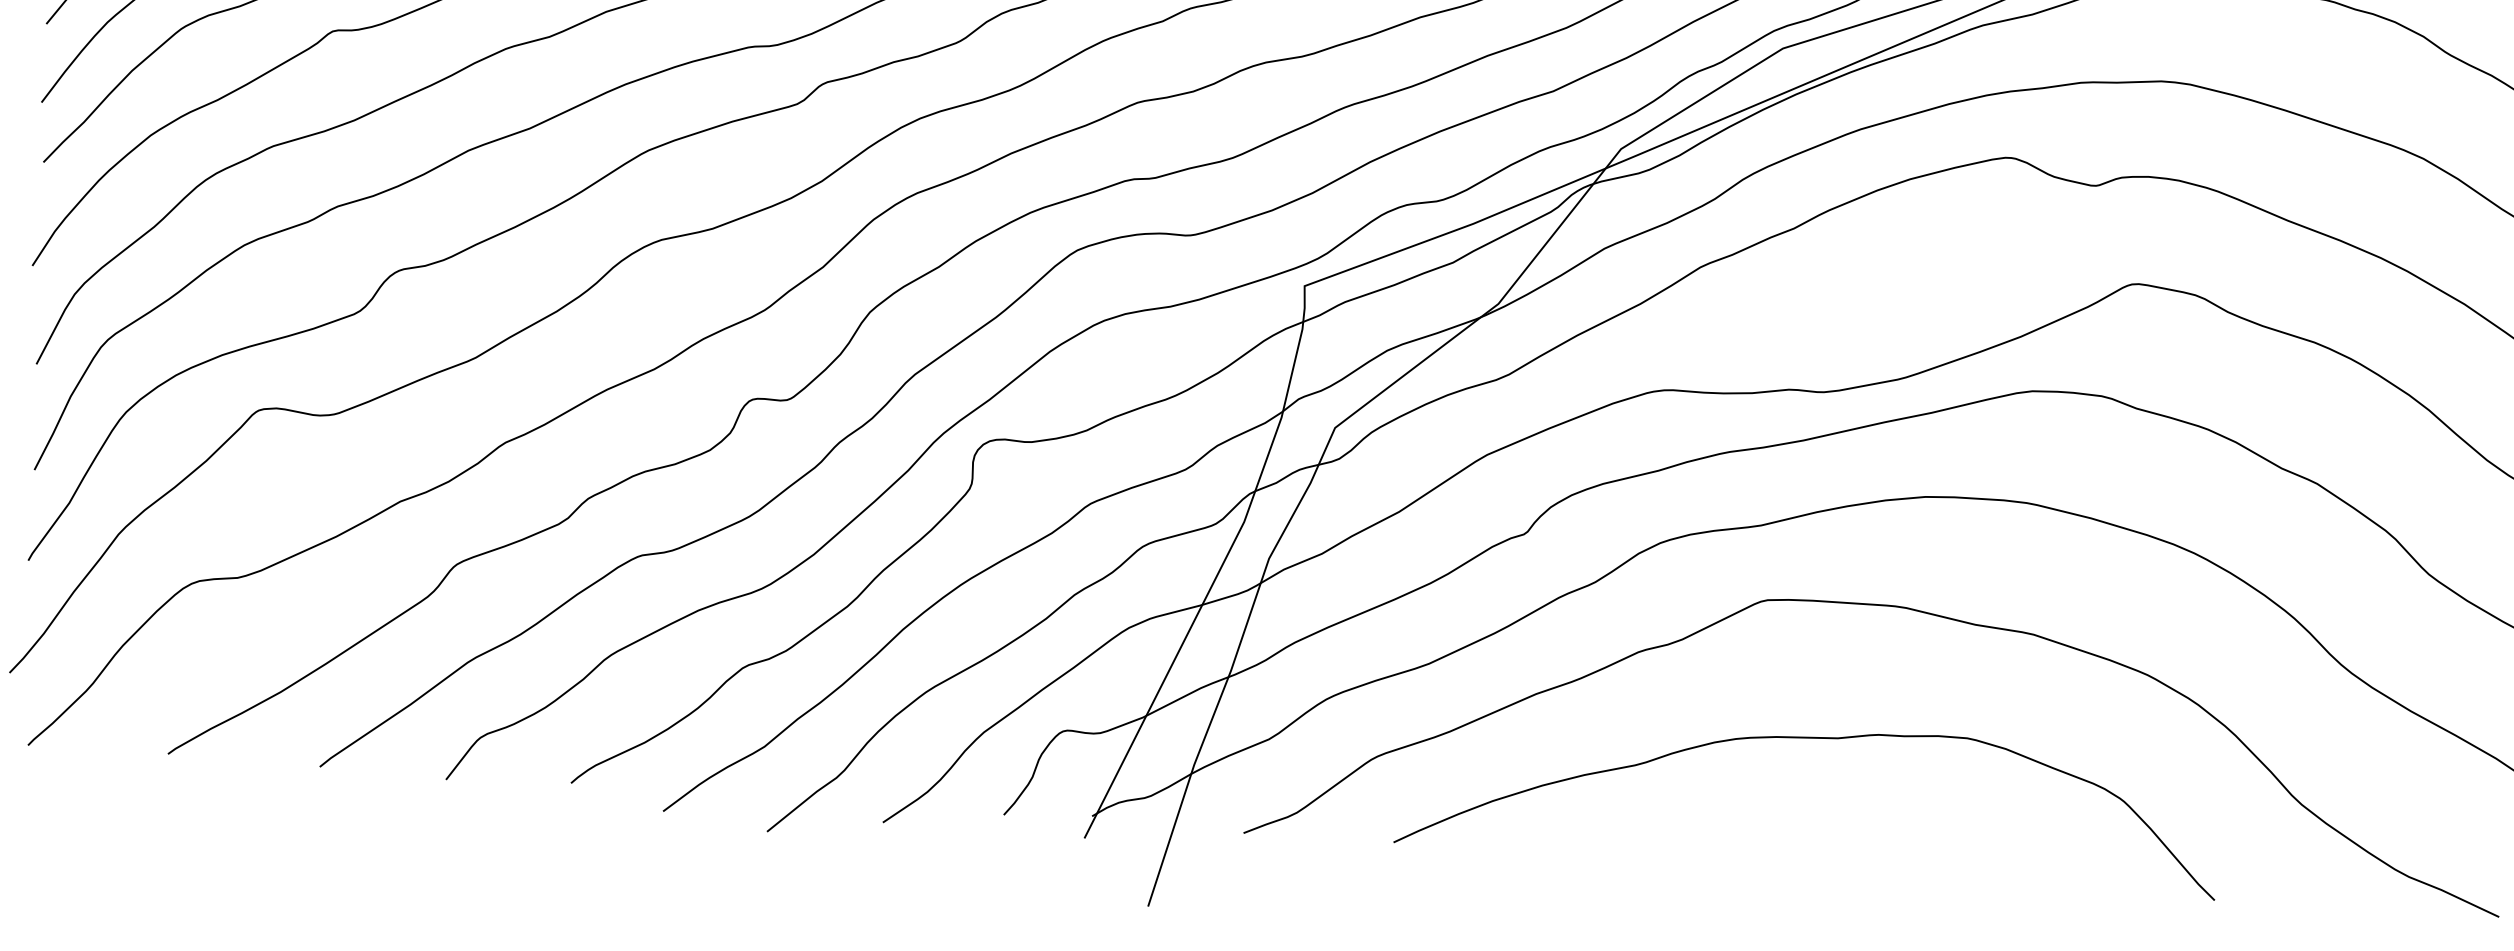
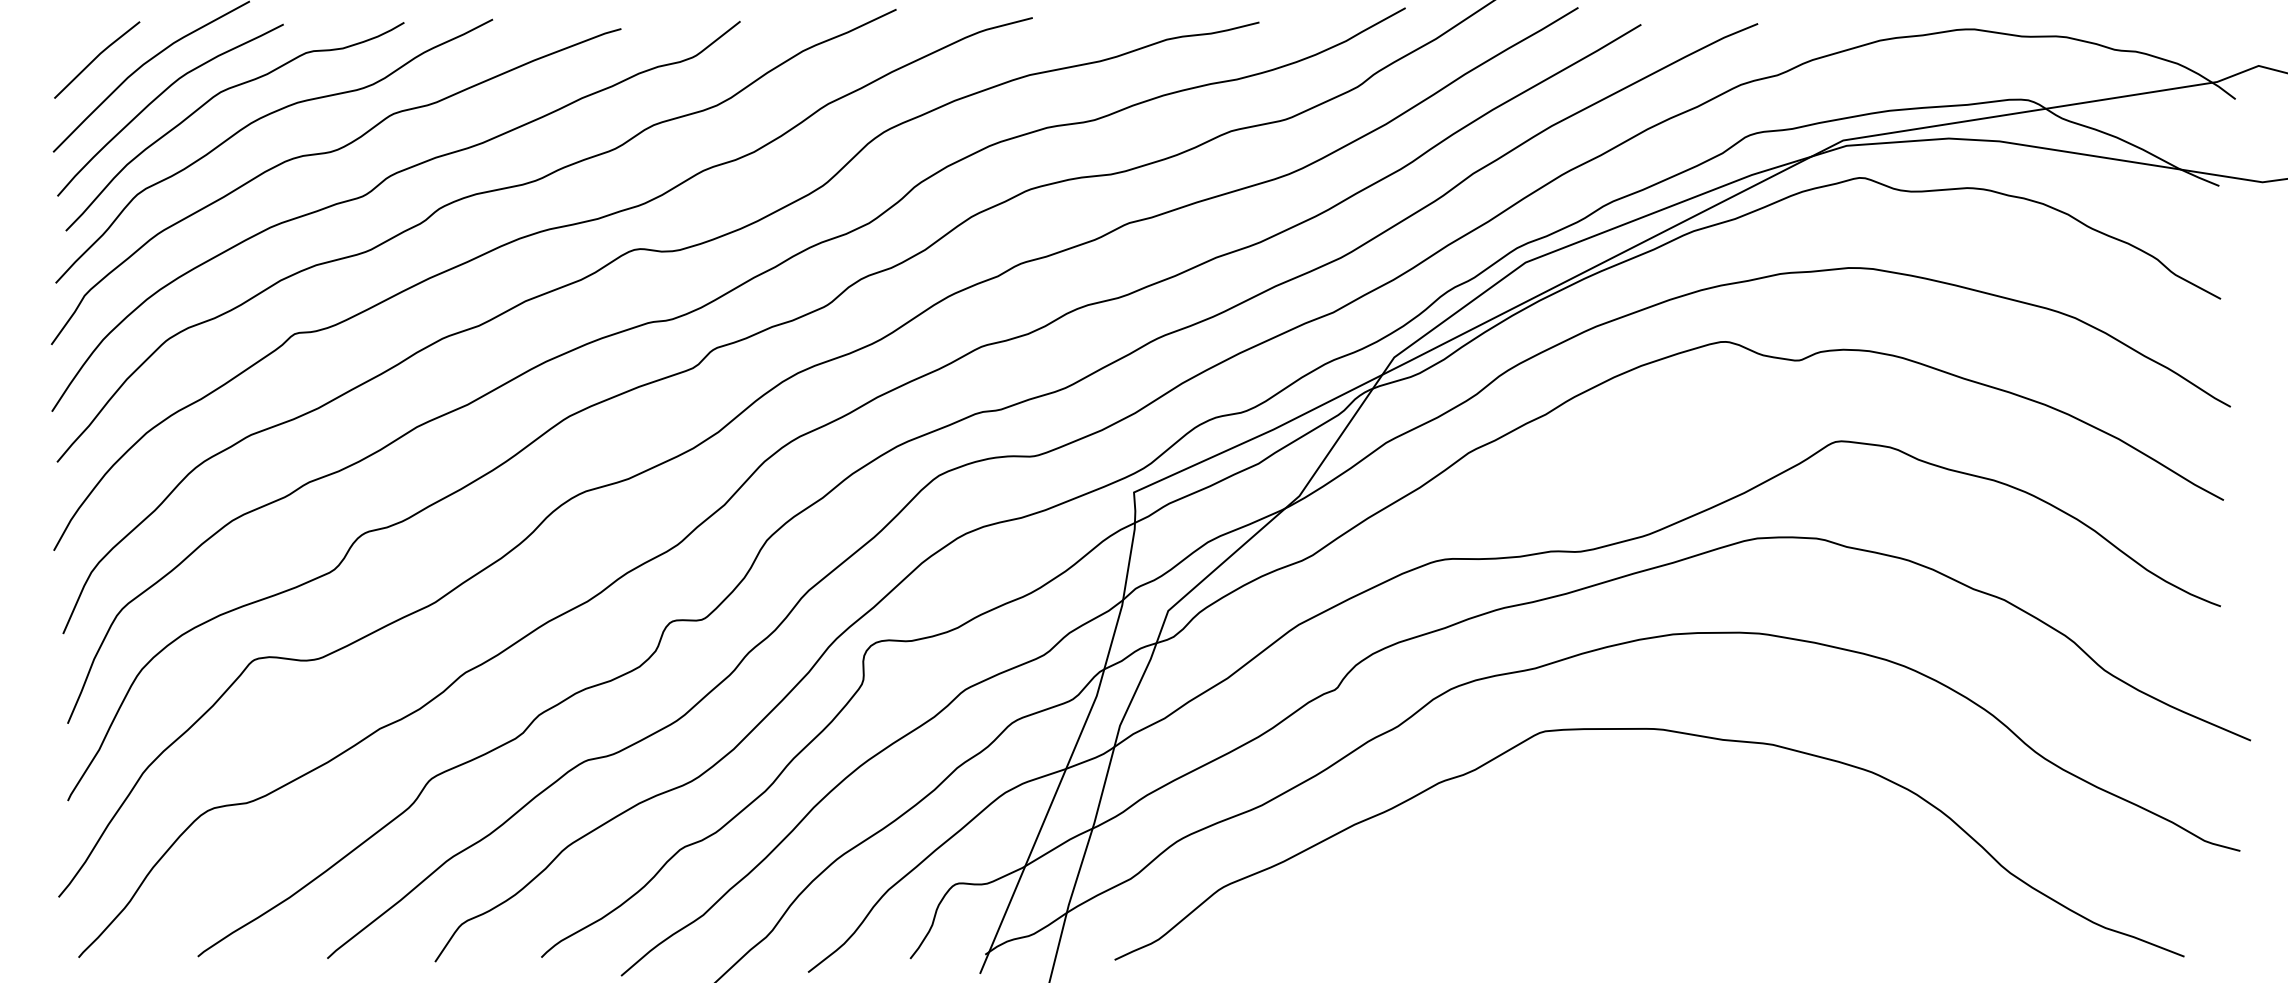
curve: (1813, 739) -> (1592, 846), removed

